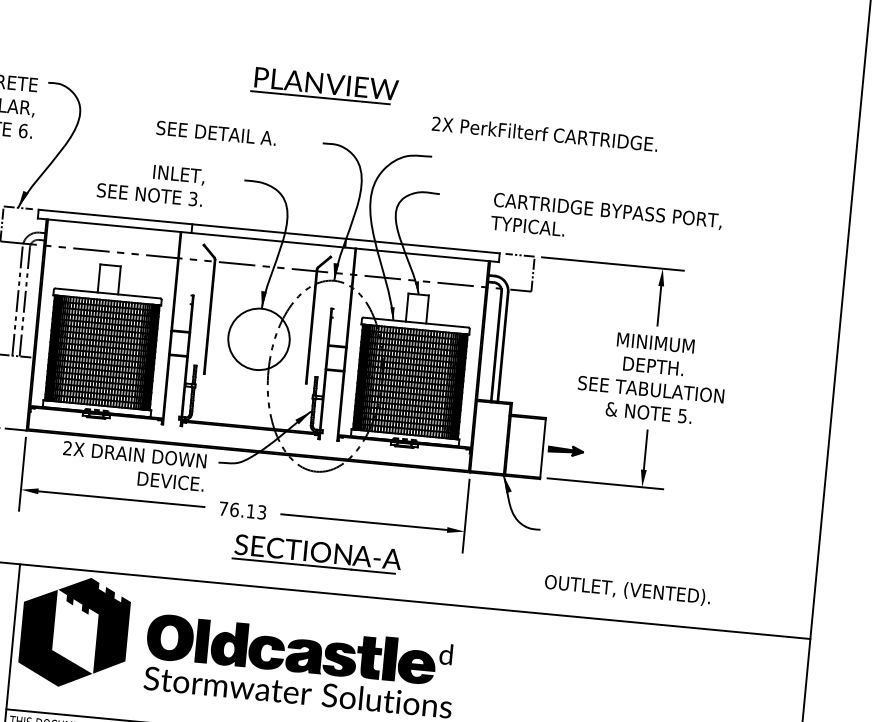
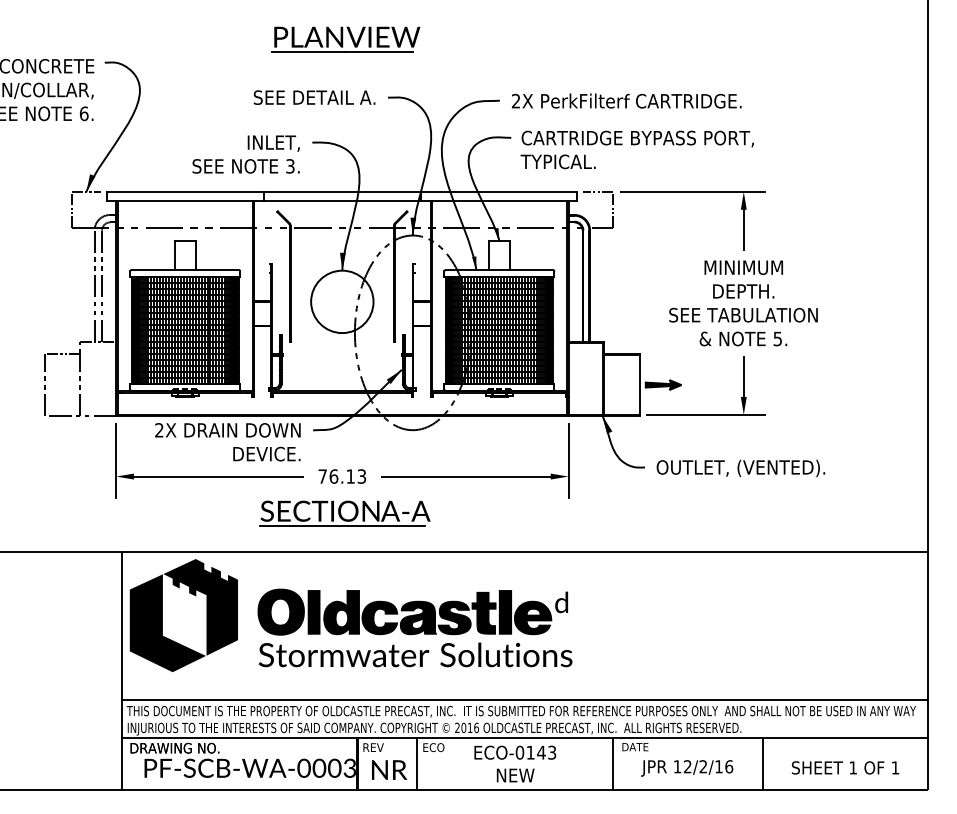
part: (324, 85) -> (345, 39), moved
text: (216, 133) -> (314, 97), moved
text: (544, 133) -> (626, 100), moved
text: (150, 183) -> (245, 154), moved
text: (605, 221) -> (636, 149), moved
part: (317, 554) -> (344, 513), moved
text: (627, 590) -> (740, 468), moved

